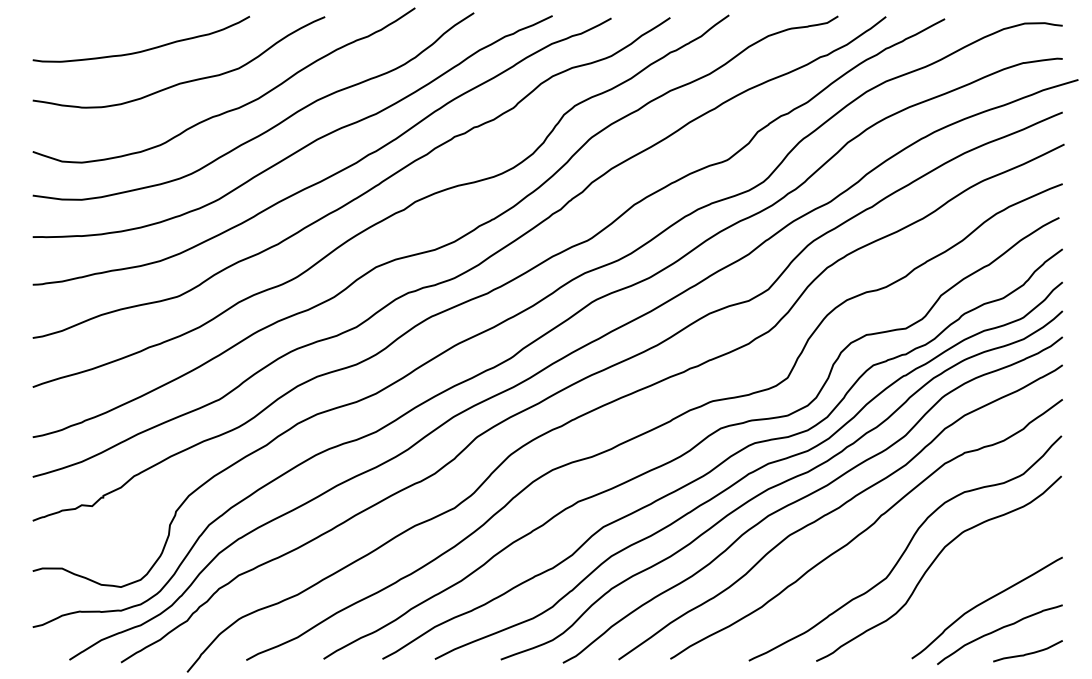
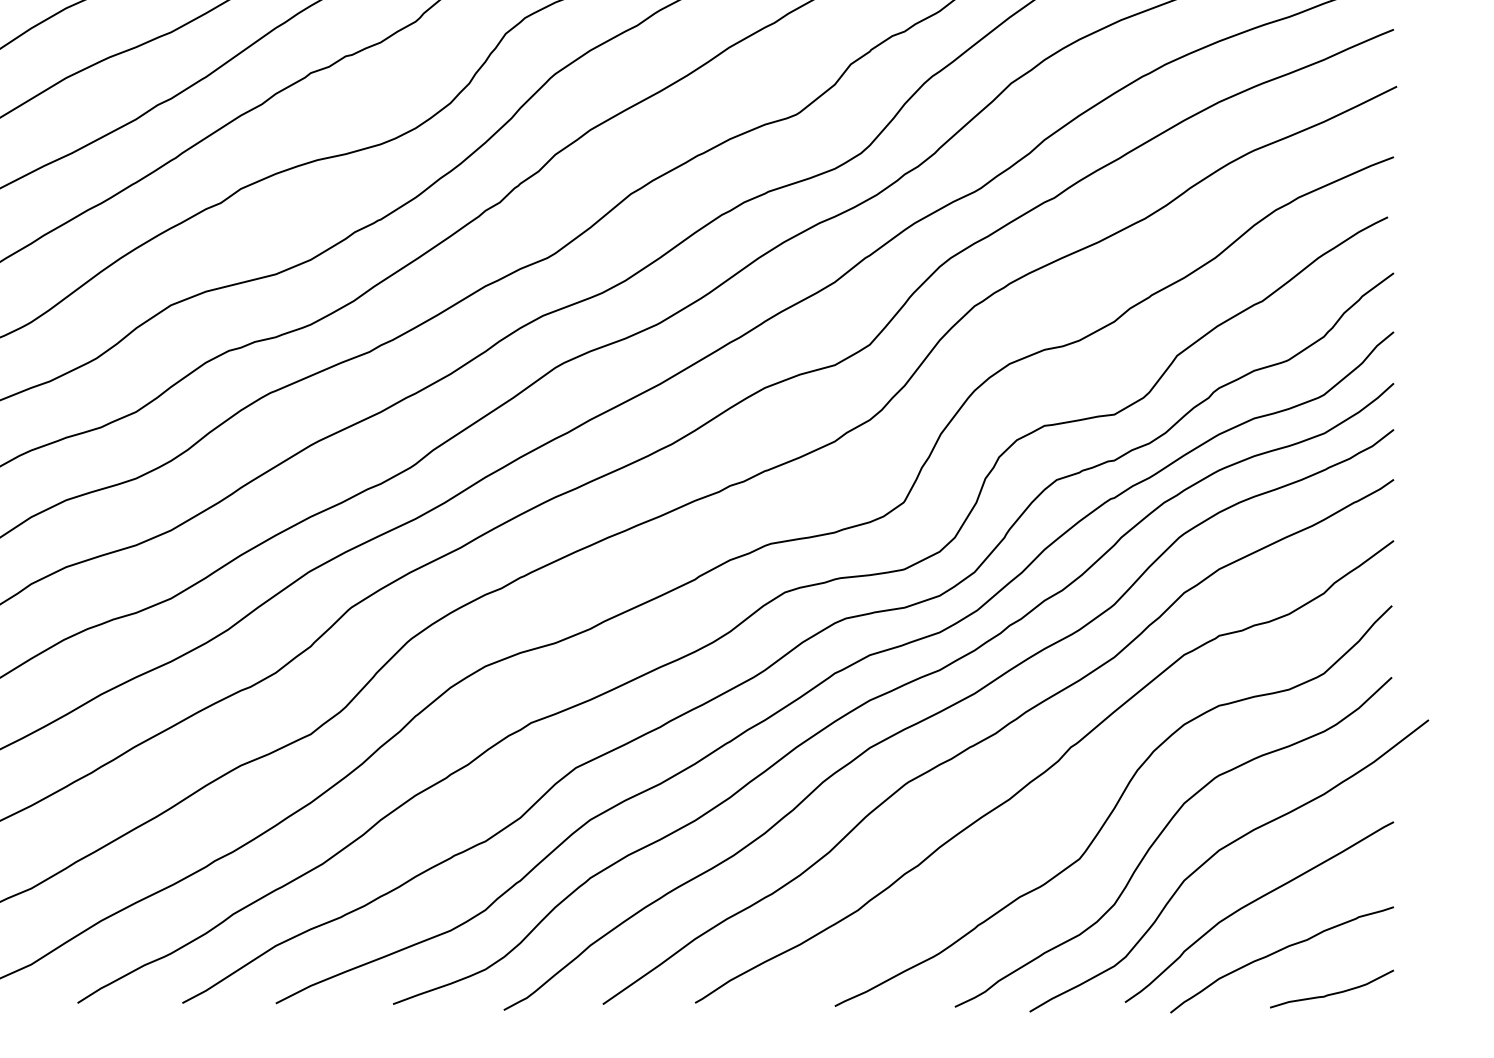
curve: (966, 573) -> (1222, 850), added

